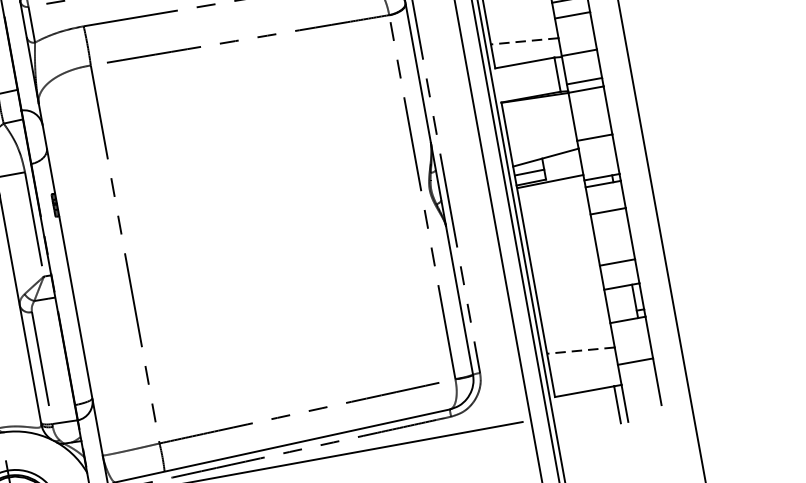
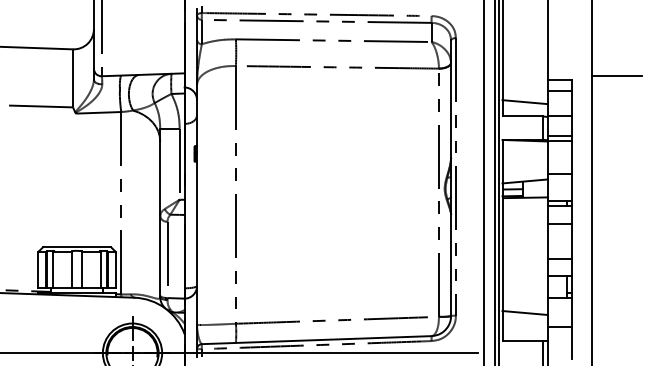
line: (525, 41) -> (525, 102), dashed -> solid
line: (581, 351) -> (525, 313), dashed -> solid

